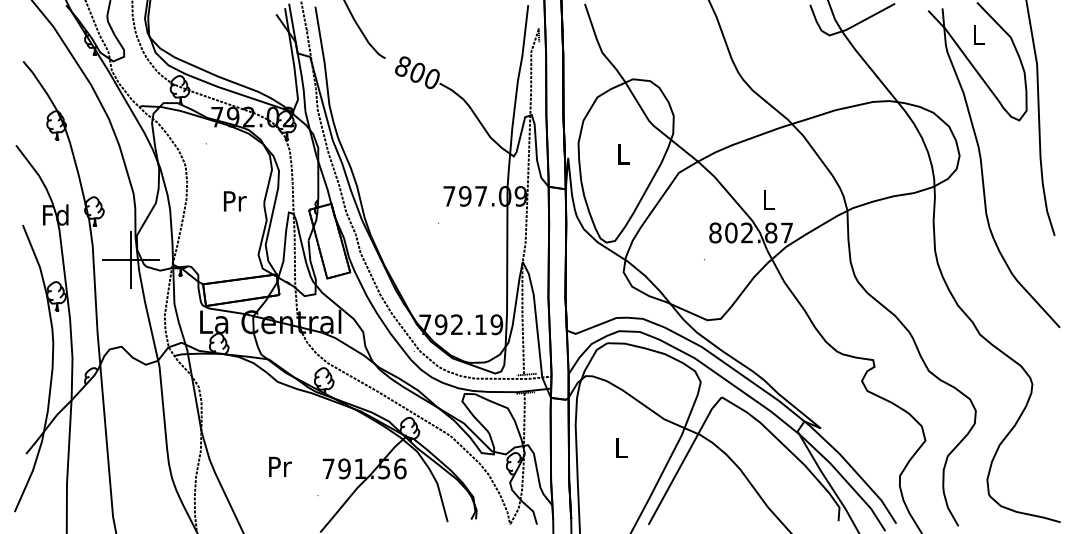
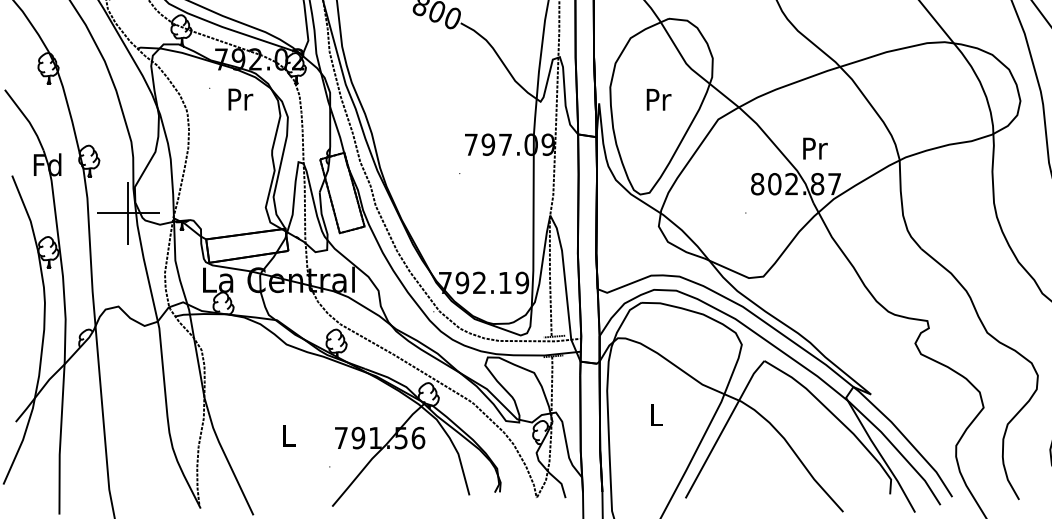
text: (623, 154) -> (658, 99), L -> Pr
text: (768, 199) -> (814, 148), L -> Pr
text: (235, 201) -> (241, 99), moved
text: (280, 466) -> (289, 435), Pr -> L

